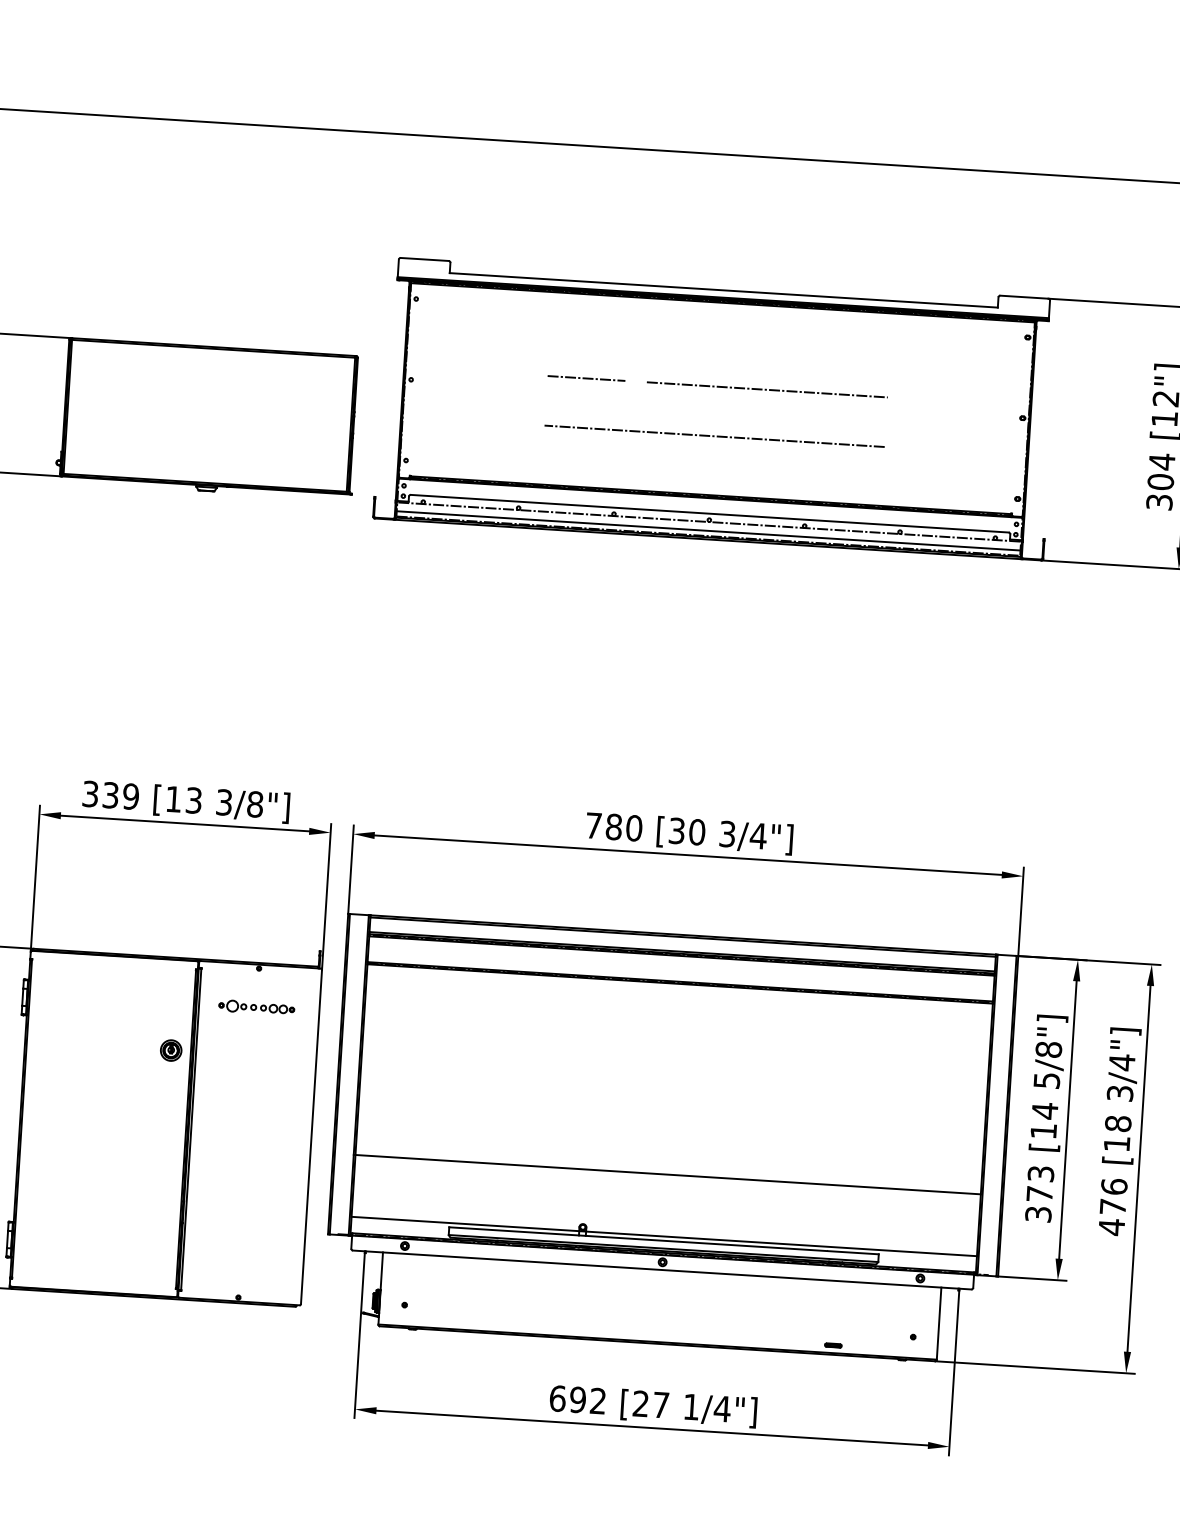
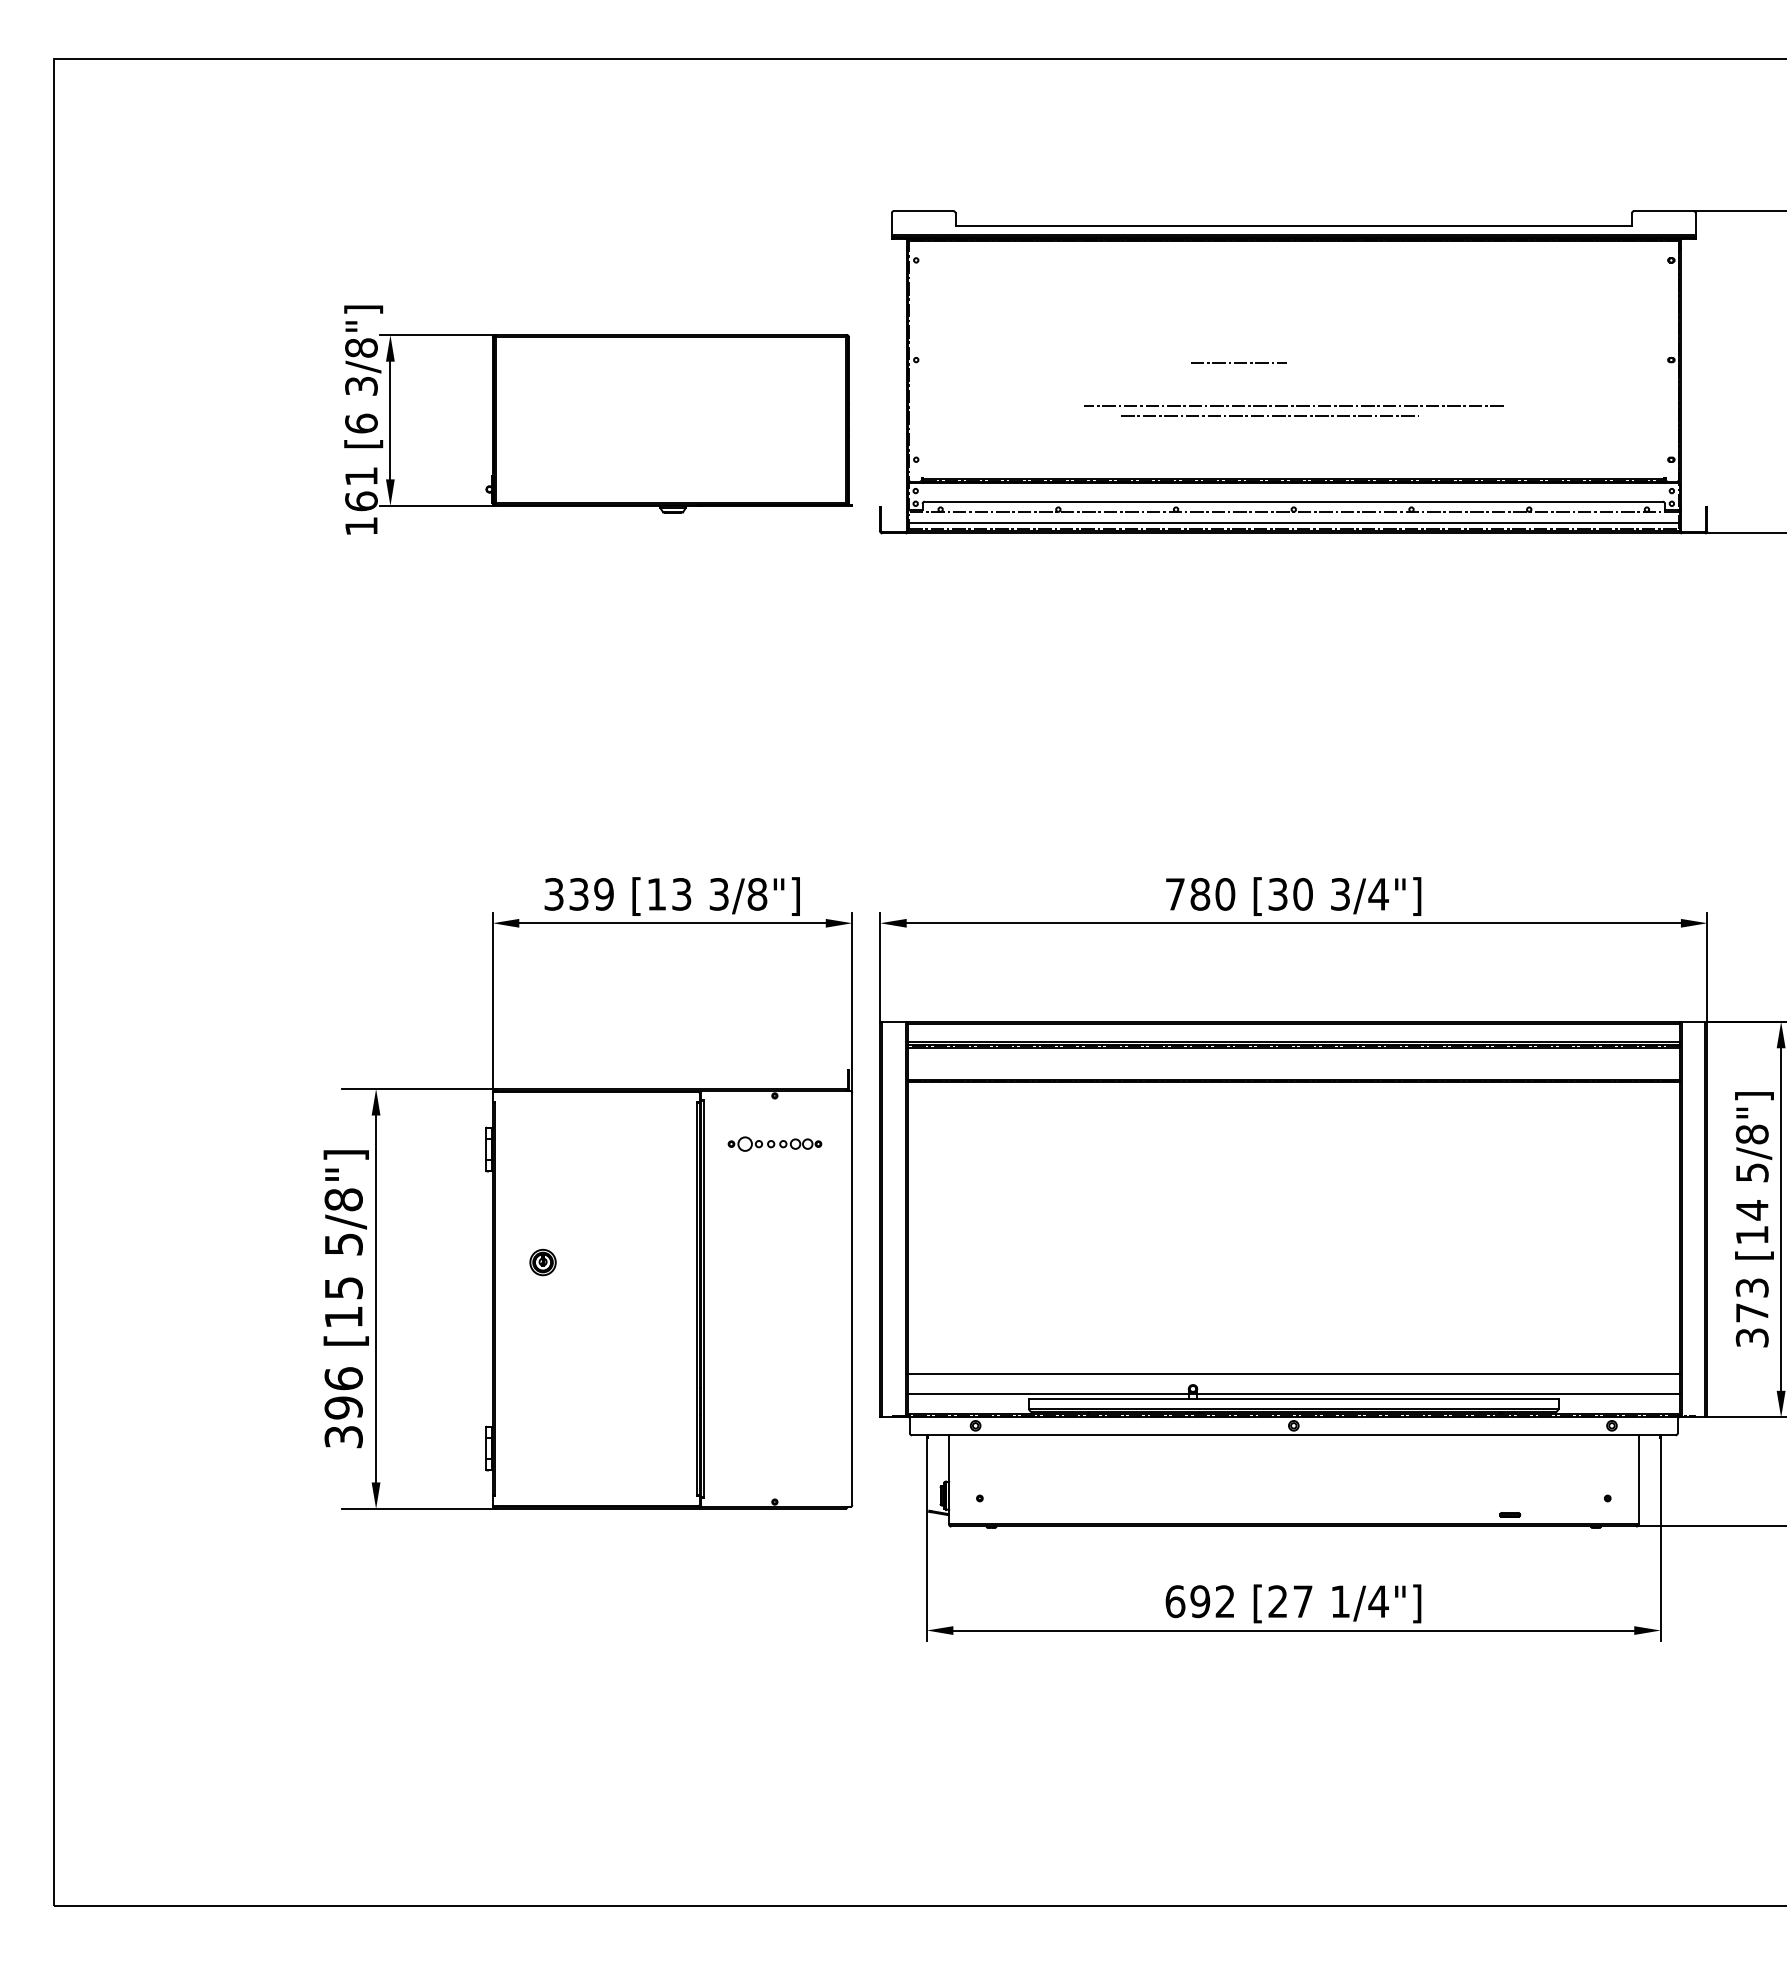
line: (586, 378) -> (1238, 362), moved
line: (766, 389) -> (1268, 415), moved
part: (170, 1050) -> (542, 1262), moved
line: (667, 1174) -> (1292, 1373), moved

